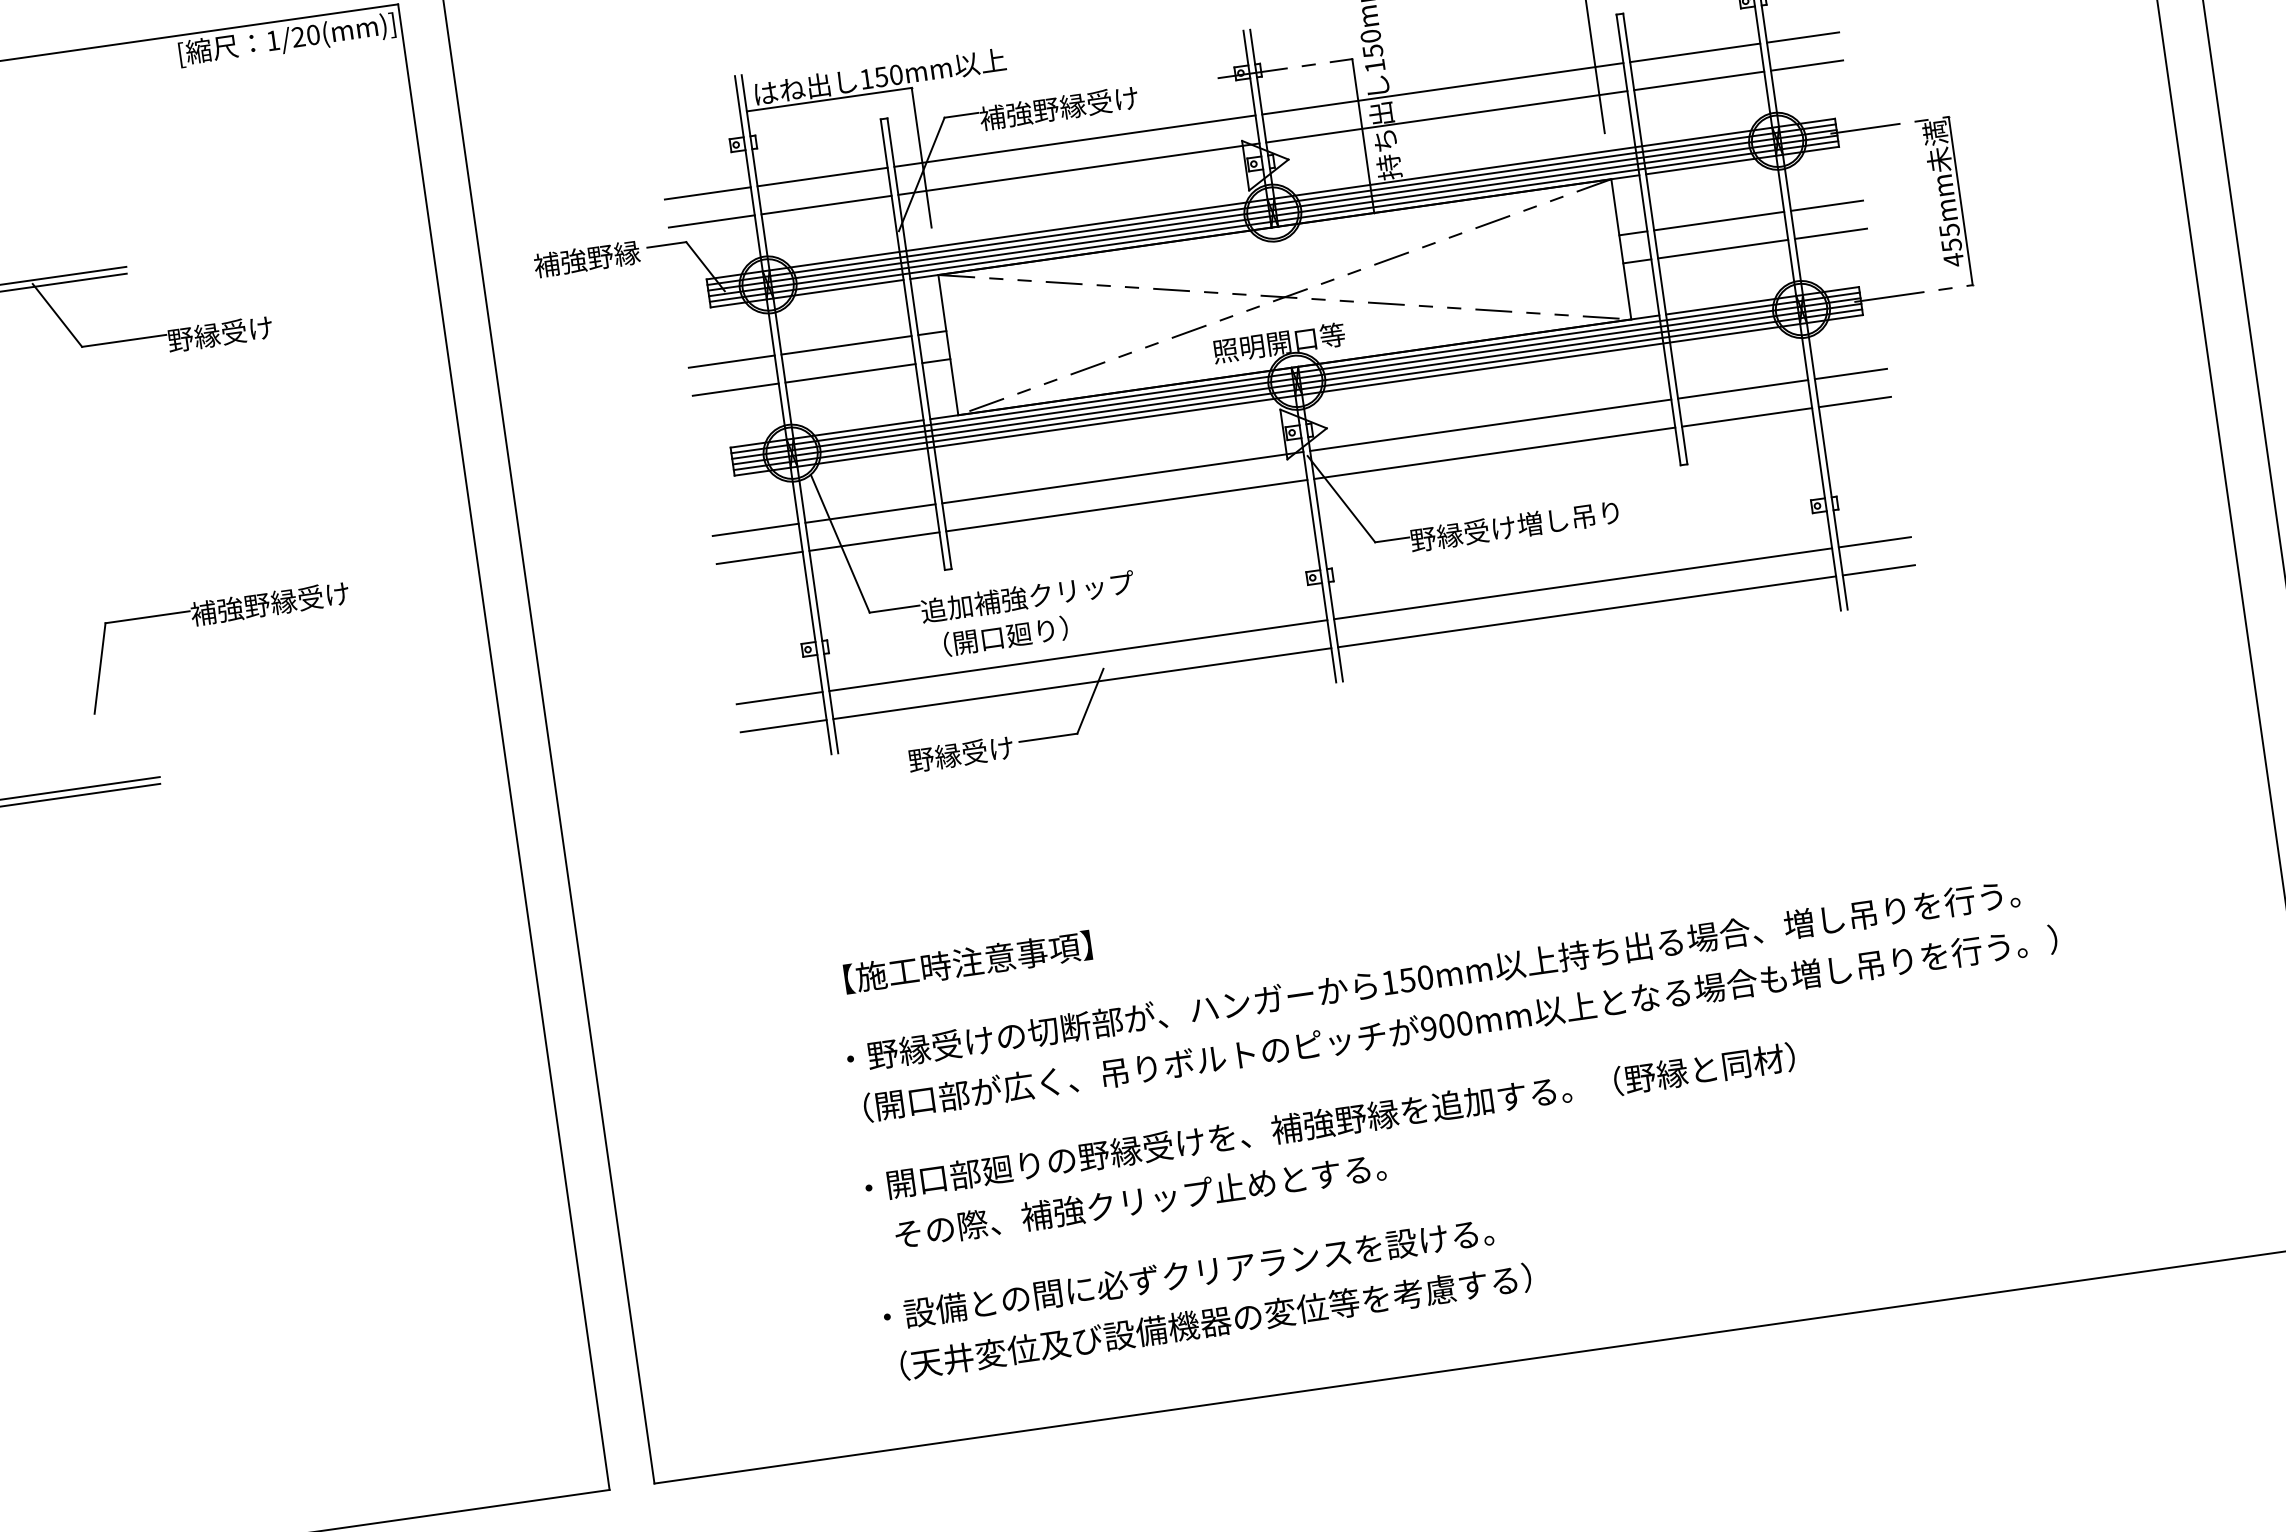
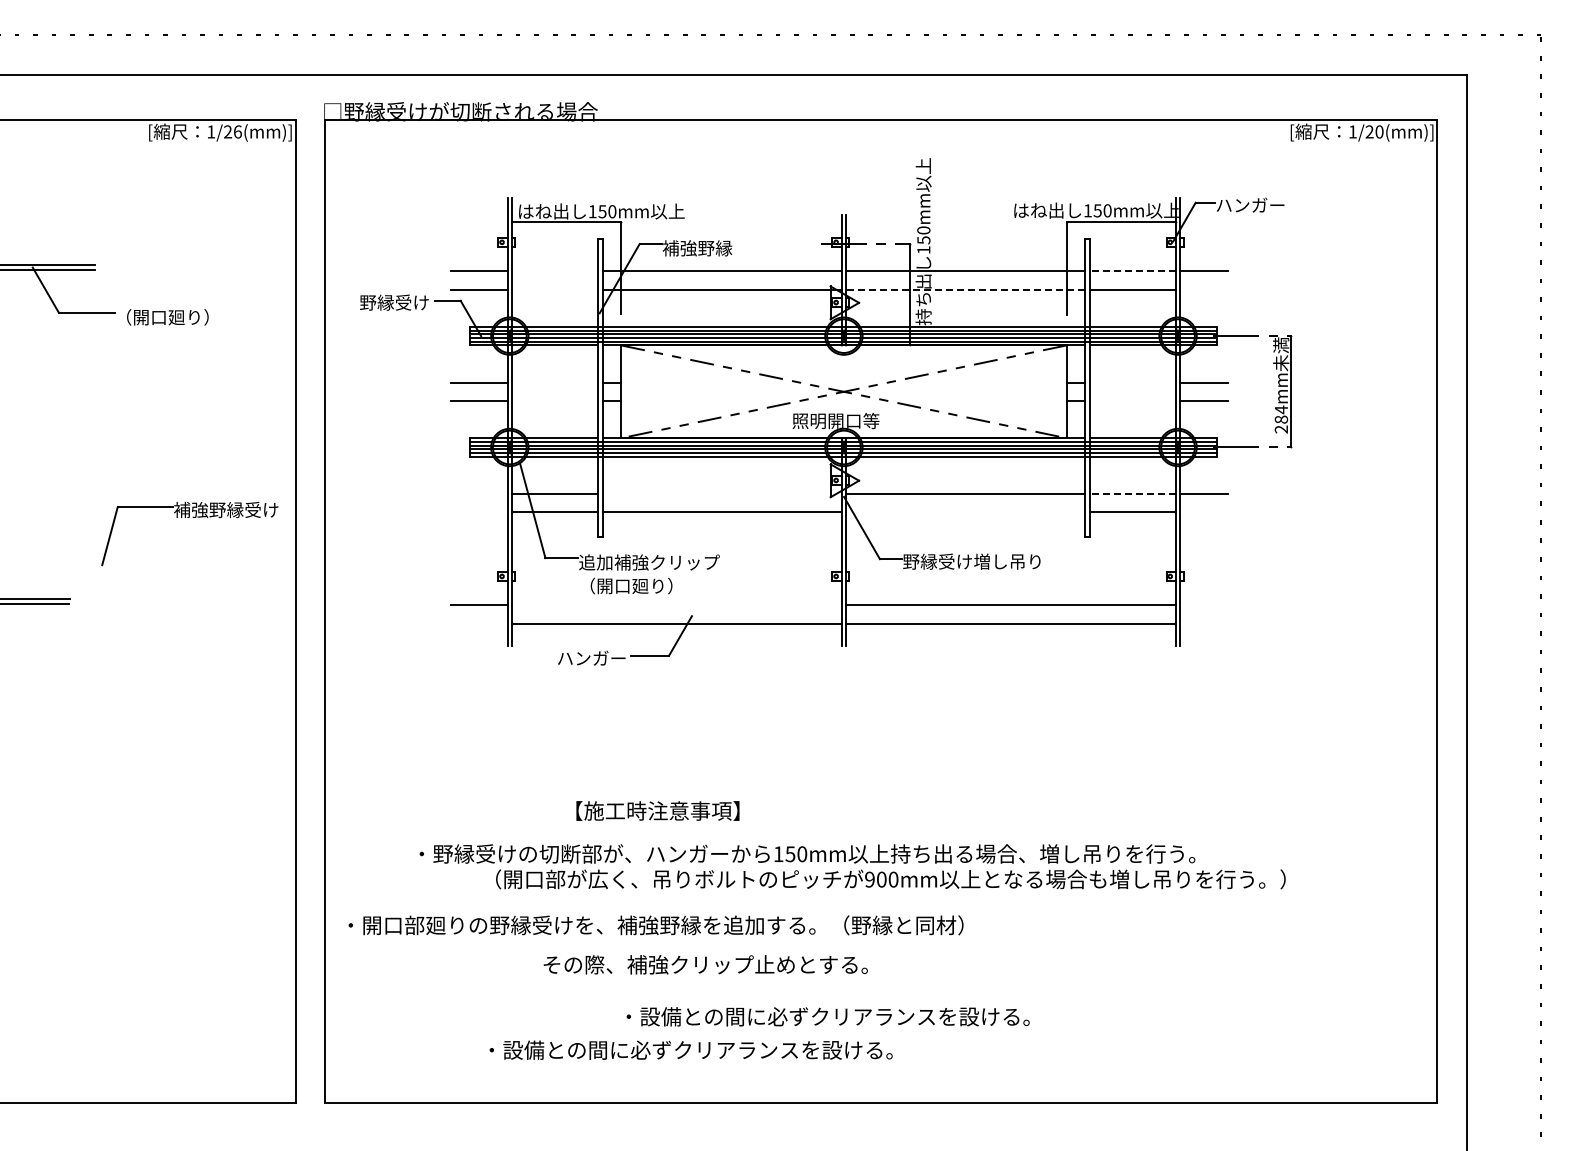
text: (312, 34) -> (237, 131), 1/20(mm)] -> 1/26(mm)]
line: (1694, 53) -> (1132, 271), solid -> dashed
line: (1807, 65) -> (1204, 289), removed
text: (1112, 100) -> (750, 248), 補強野縁受け -> 補強野縁
line: (1446, 116) -> (965, 289), solid -> dashed
line: (823, 177) -> (555, 271), removed
line: (827, 204) -> (555, 289), removed
line: (1718, 221) -> (1132, 382), removed
text: (1951, 244) -> (1281, 419), 455mm -> 284mm
line: (1722, 249) -> (1132, 401), removed
text: (586, 258) -> (394, 302), 補強野縁 -> 野縁受け
text: (237, 331) -> (161, 317), 野縁受け -> （開口廻り）
line: (847, 345) -> (555, 382), removed
line: (851, 373) -> (555, 401), removed
line: (1742, 388) -> (1132, 493), solid -> dashed
line: (1855, 402) -> (1204, 512), removed
line: (1494, 453) -> (965, 512), removed
line: (1121, 477) -> (721, 493), removed
line: (754, 529) -> (478, 493), removed
line: (1875, 542) -> (1204, 605), removed
line: (758, 558) -> (478, 512), removed
line: (1879, 569) -> (1204, 623), removed
part: (216, 623) -> (189, 517), moved
line: (1077, 656) -> (676, 605), removed
line: (782, 725) -> (478, 623), removed
text: (960, 754) -> (591, 658), 野縁受け -> ハンガー
text: (967, 961) -> (657, 810), moved
text: (1433, 975) -> (807, 853), moved
text: (1329, 1122) -> (655, 925), moved
text: (1139, 1200) -> (705, 964), moved
text: (1187, 1273) -> (827, 1016), moved
text: (1211, 1322) -> (701, 1050), （天井変位及び設備機器の変位等を考慮する） -> ・設備との間に必ずクリアランスを設ける。

